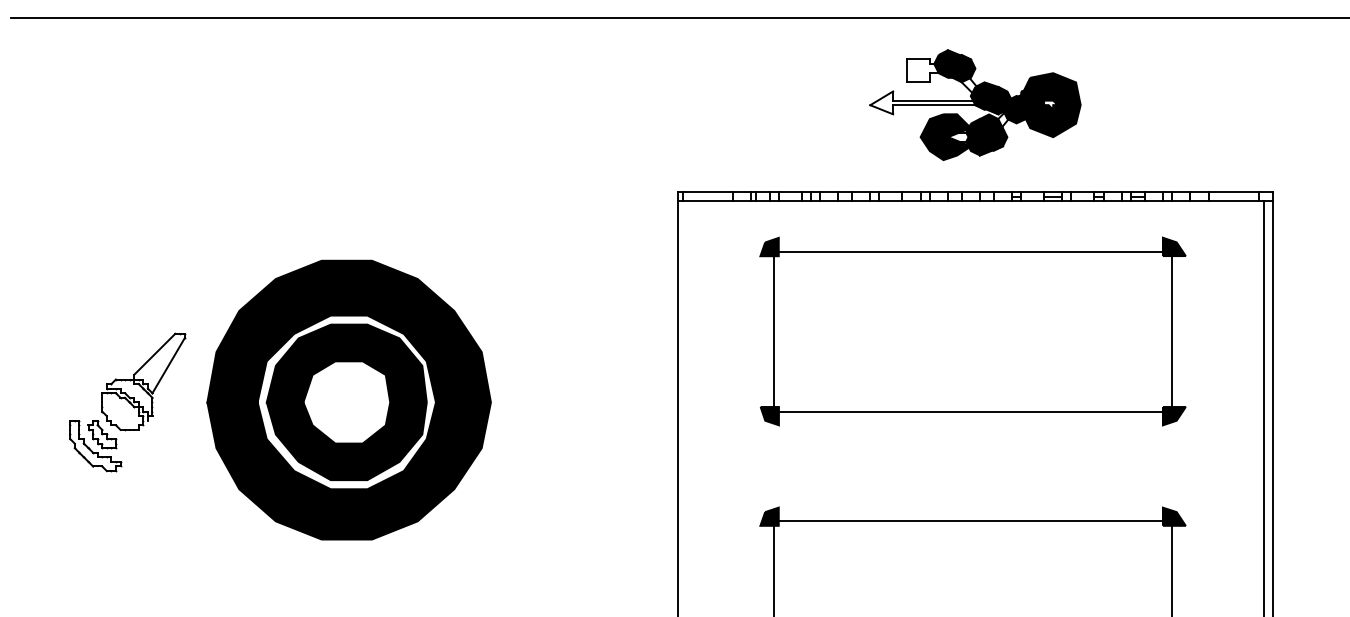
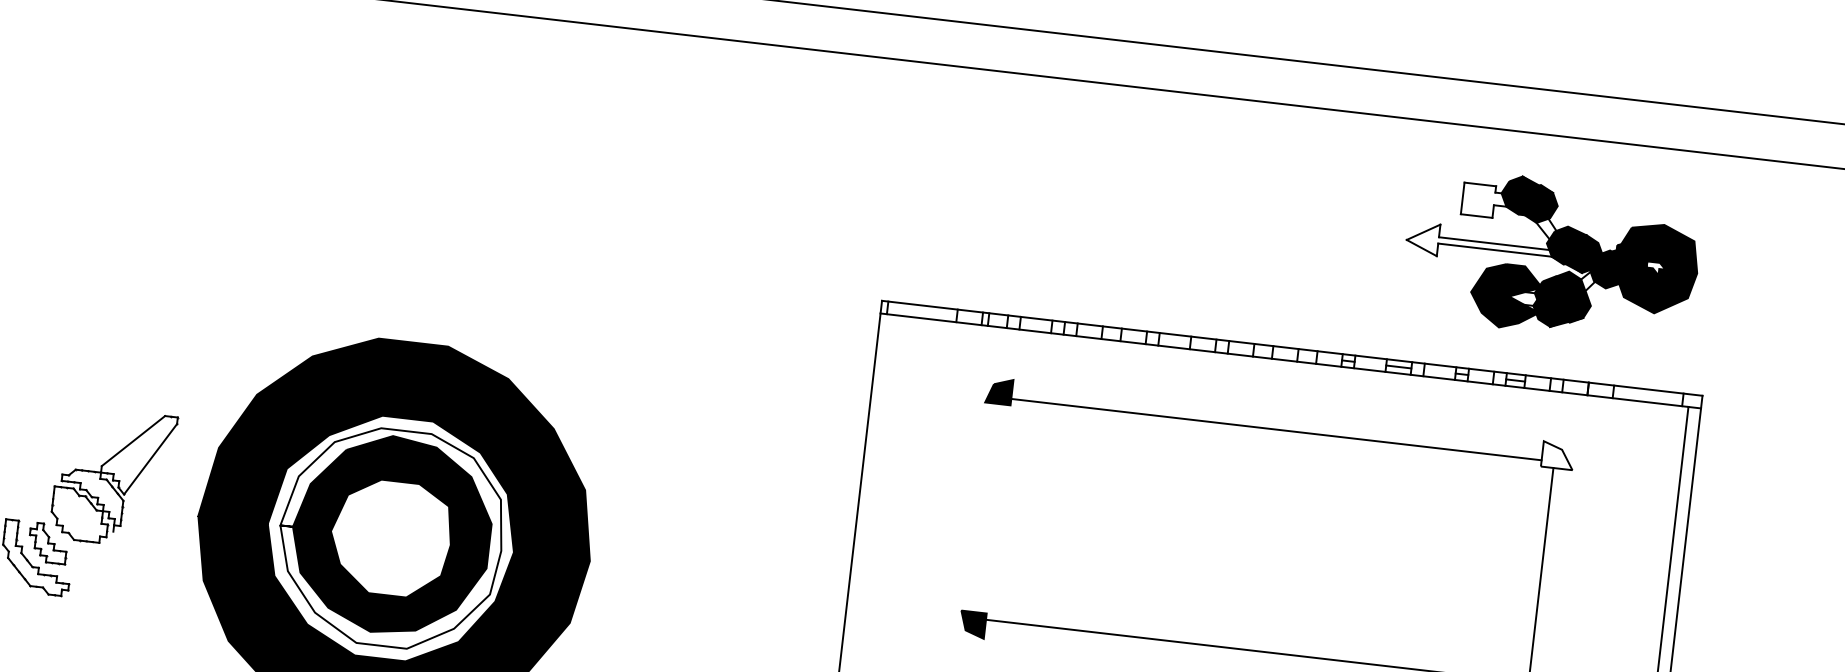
part: (975, 104) -> (1552, 255), moved
fill: (1173, 246) -> (1557, 454), removed
line: (774, 331) -> (992, 508), removed
fill: (346, 402) -> (390, 538), removed

